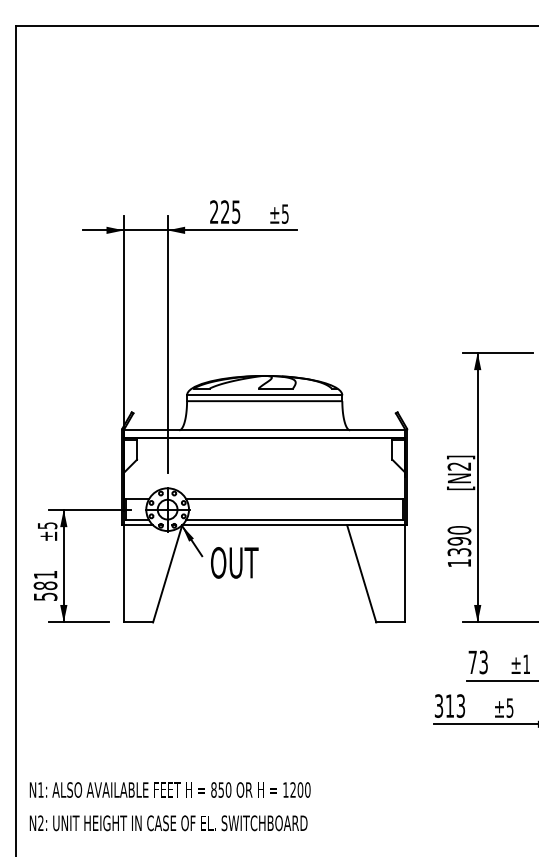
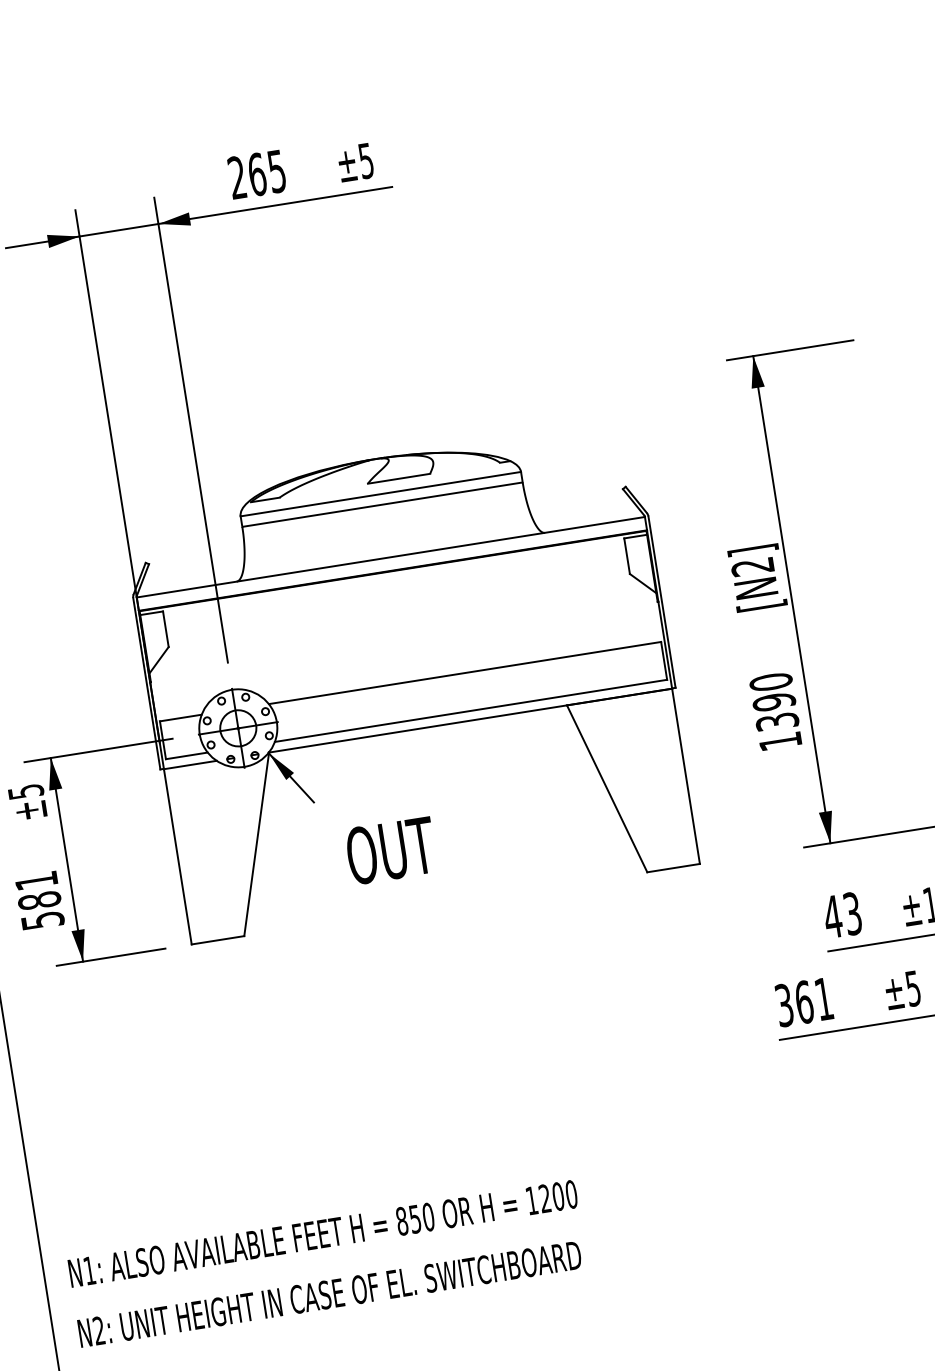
text: (225, 211) -> (257, 173), 225 -> 265
text: (234, 562) -> (390, 850), moved
text: (472, 661) -> (832, 915), 73 -> 43
text: (454, 705) -> (812, 999), 313 -> 361

